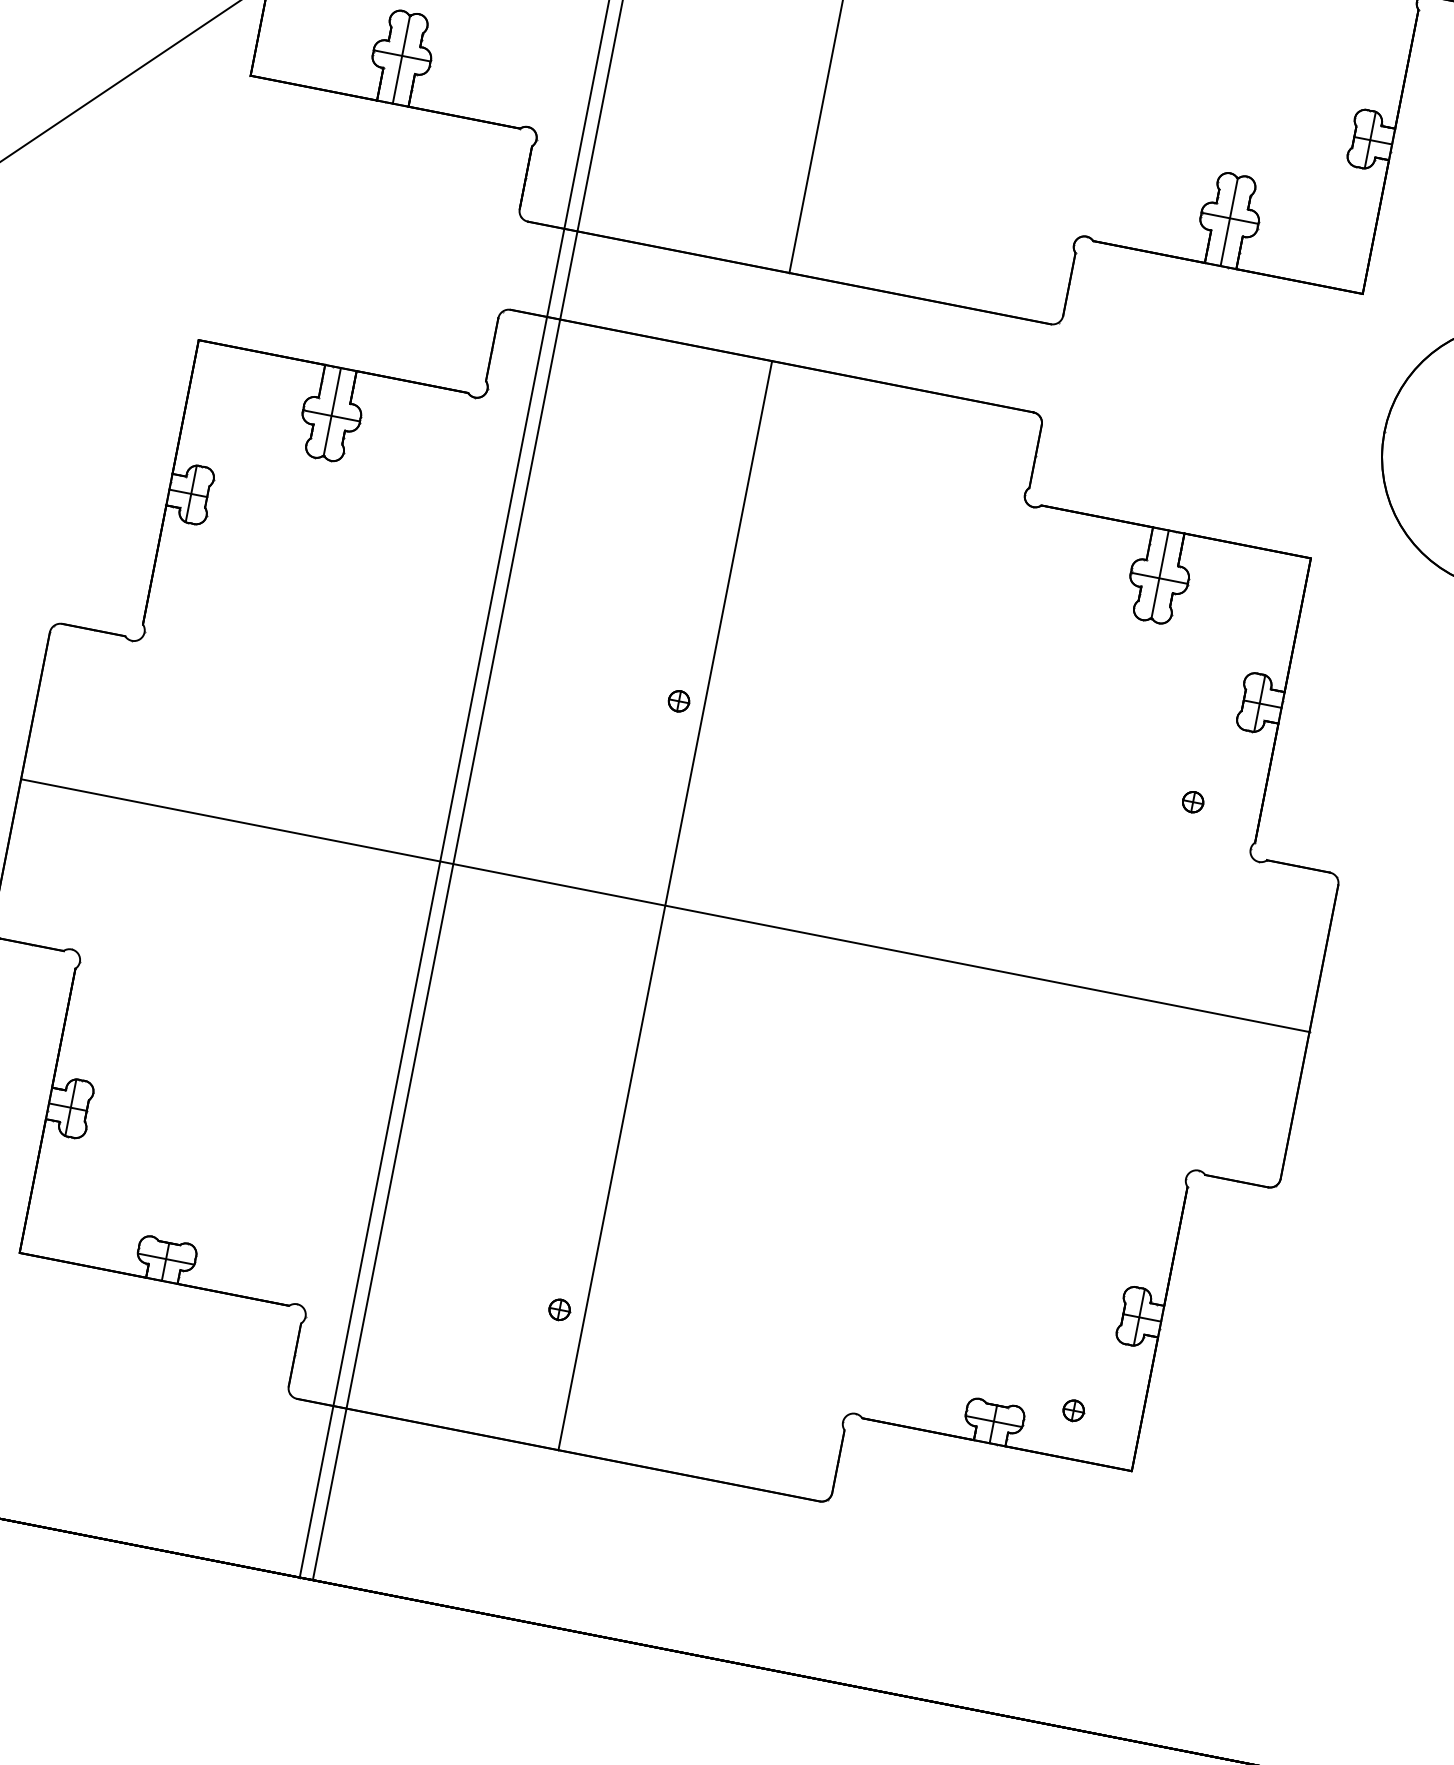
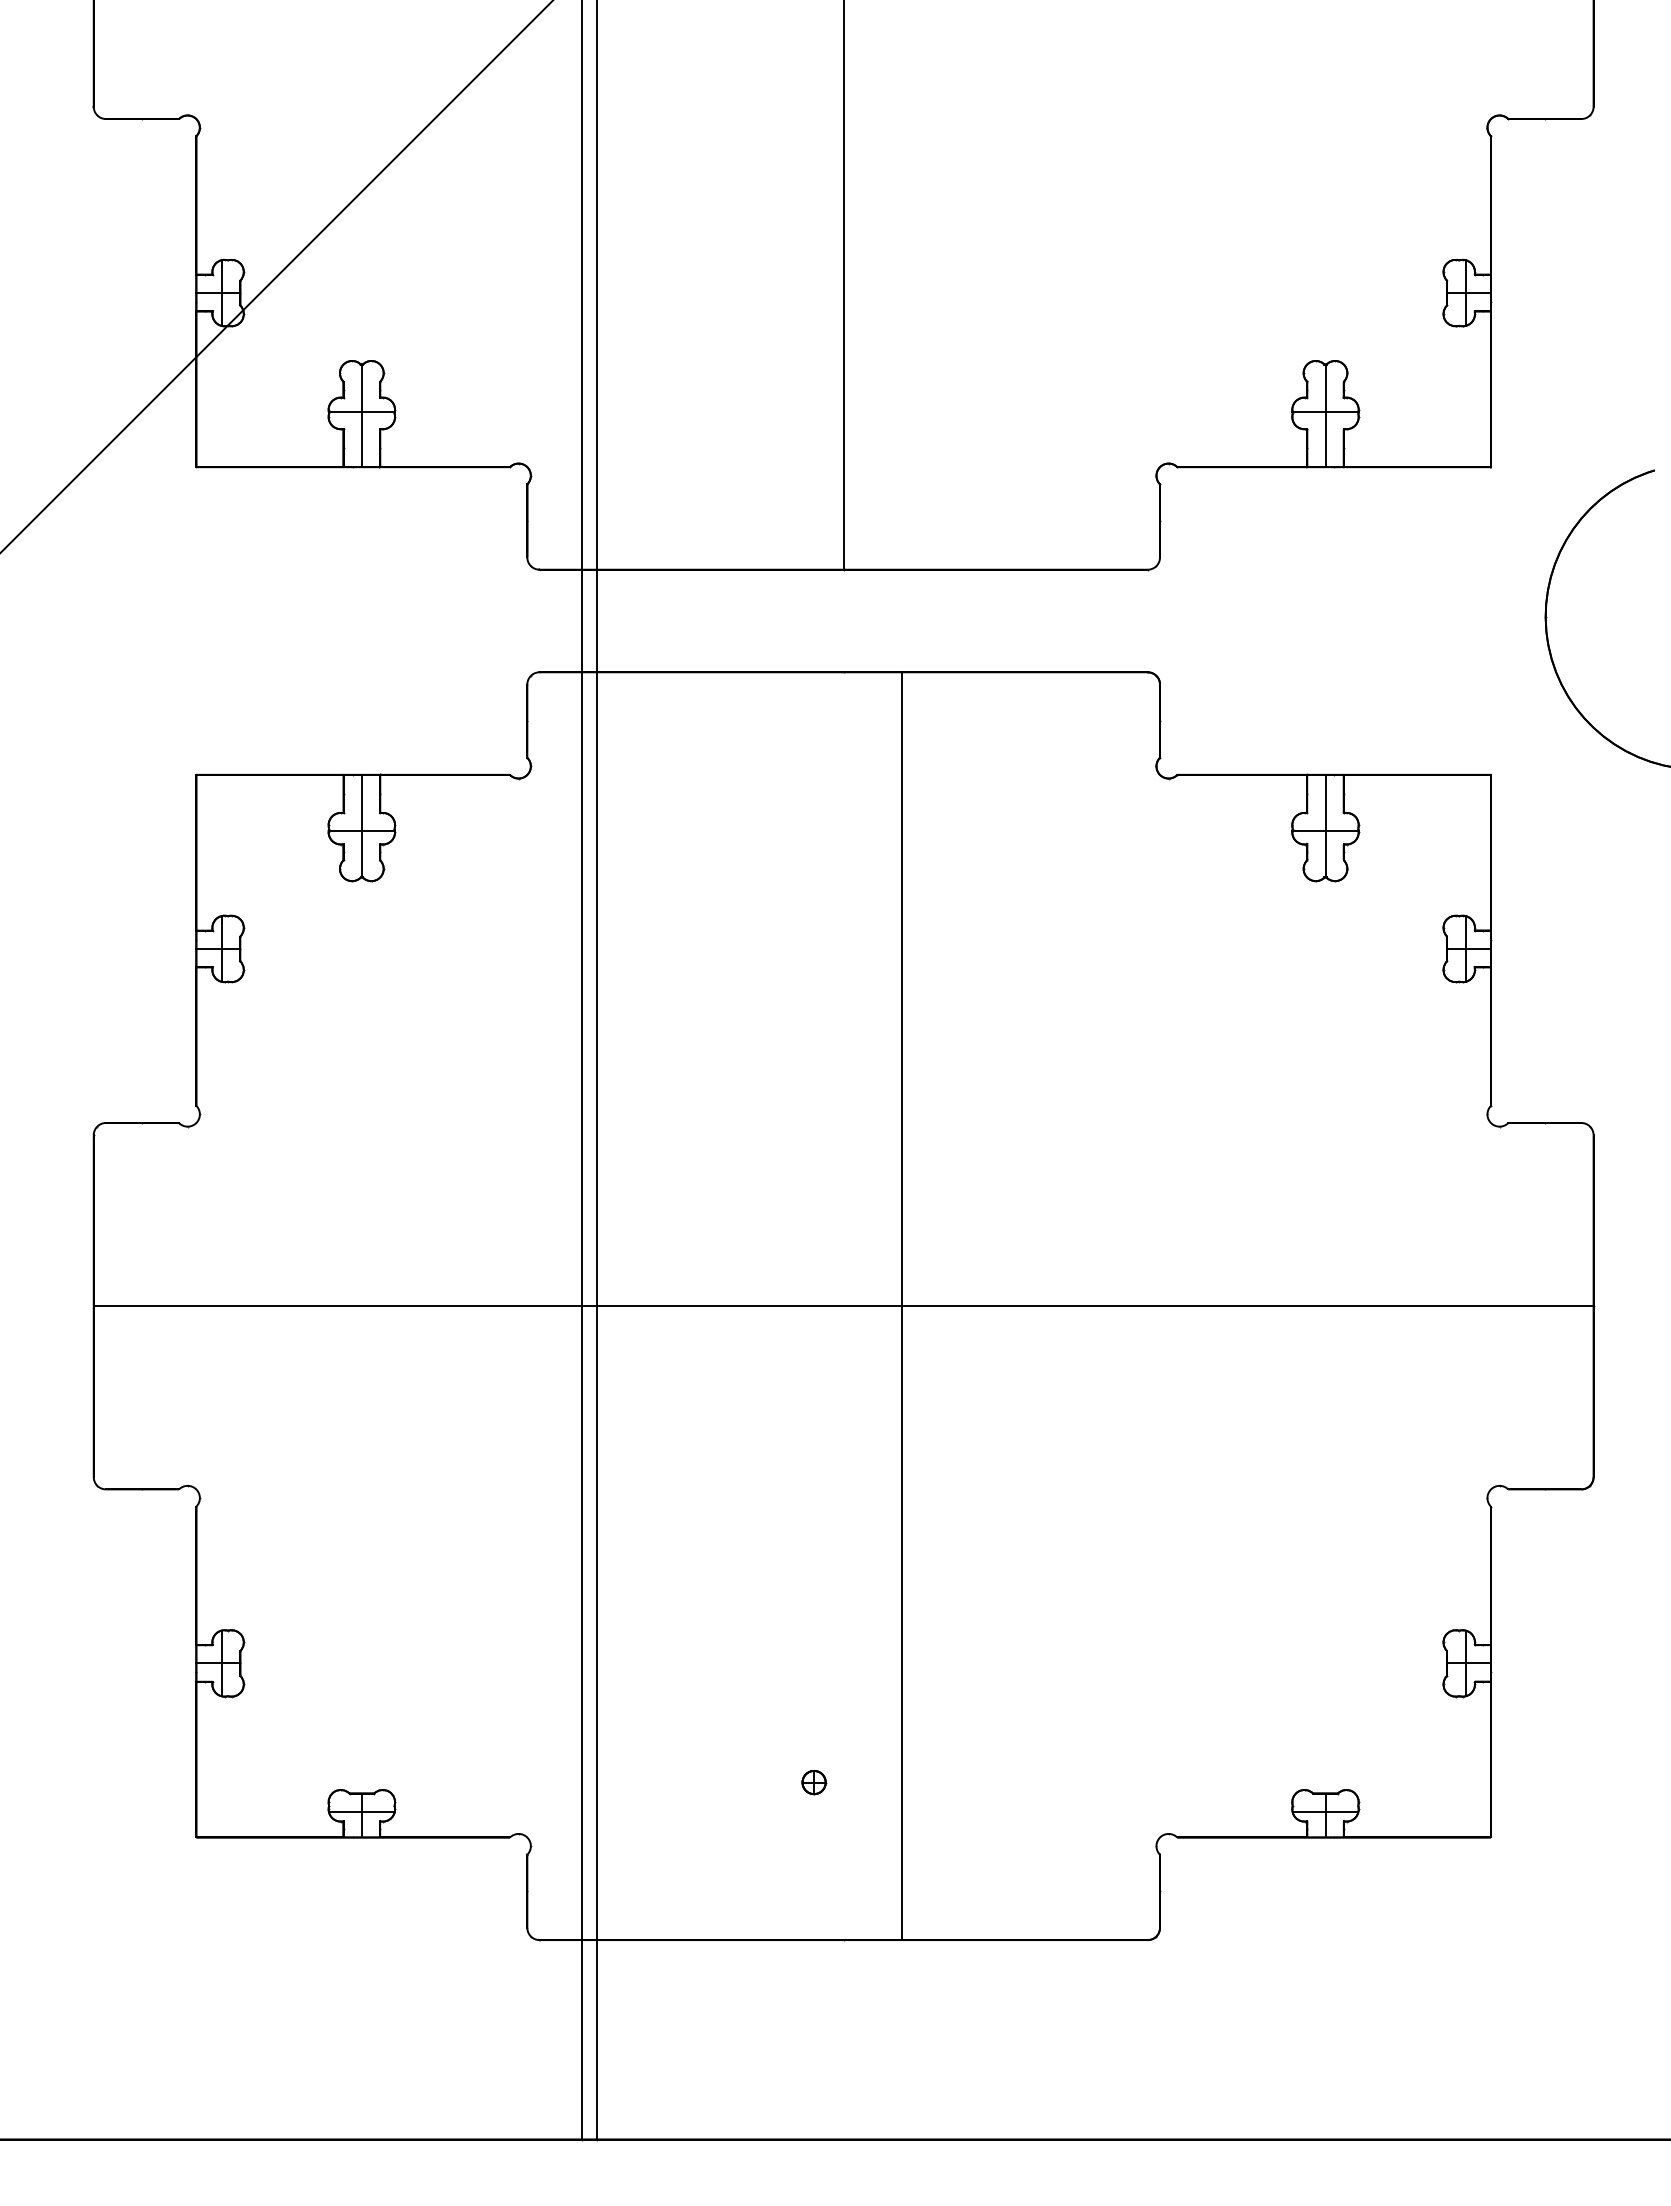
part: (679, 701) -> (814, 1074), removed
part: (1192, 802) -> (1412, 1074), removed
line: (665, 905) -> (901, 1306), moved
part: (1073, 1410) -> (1412, 1782), removed

